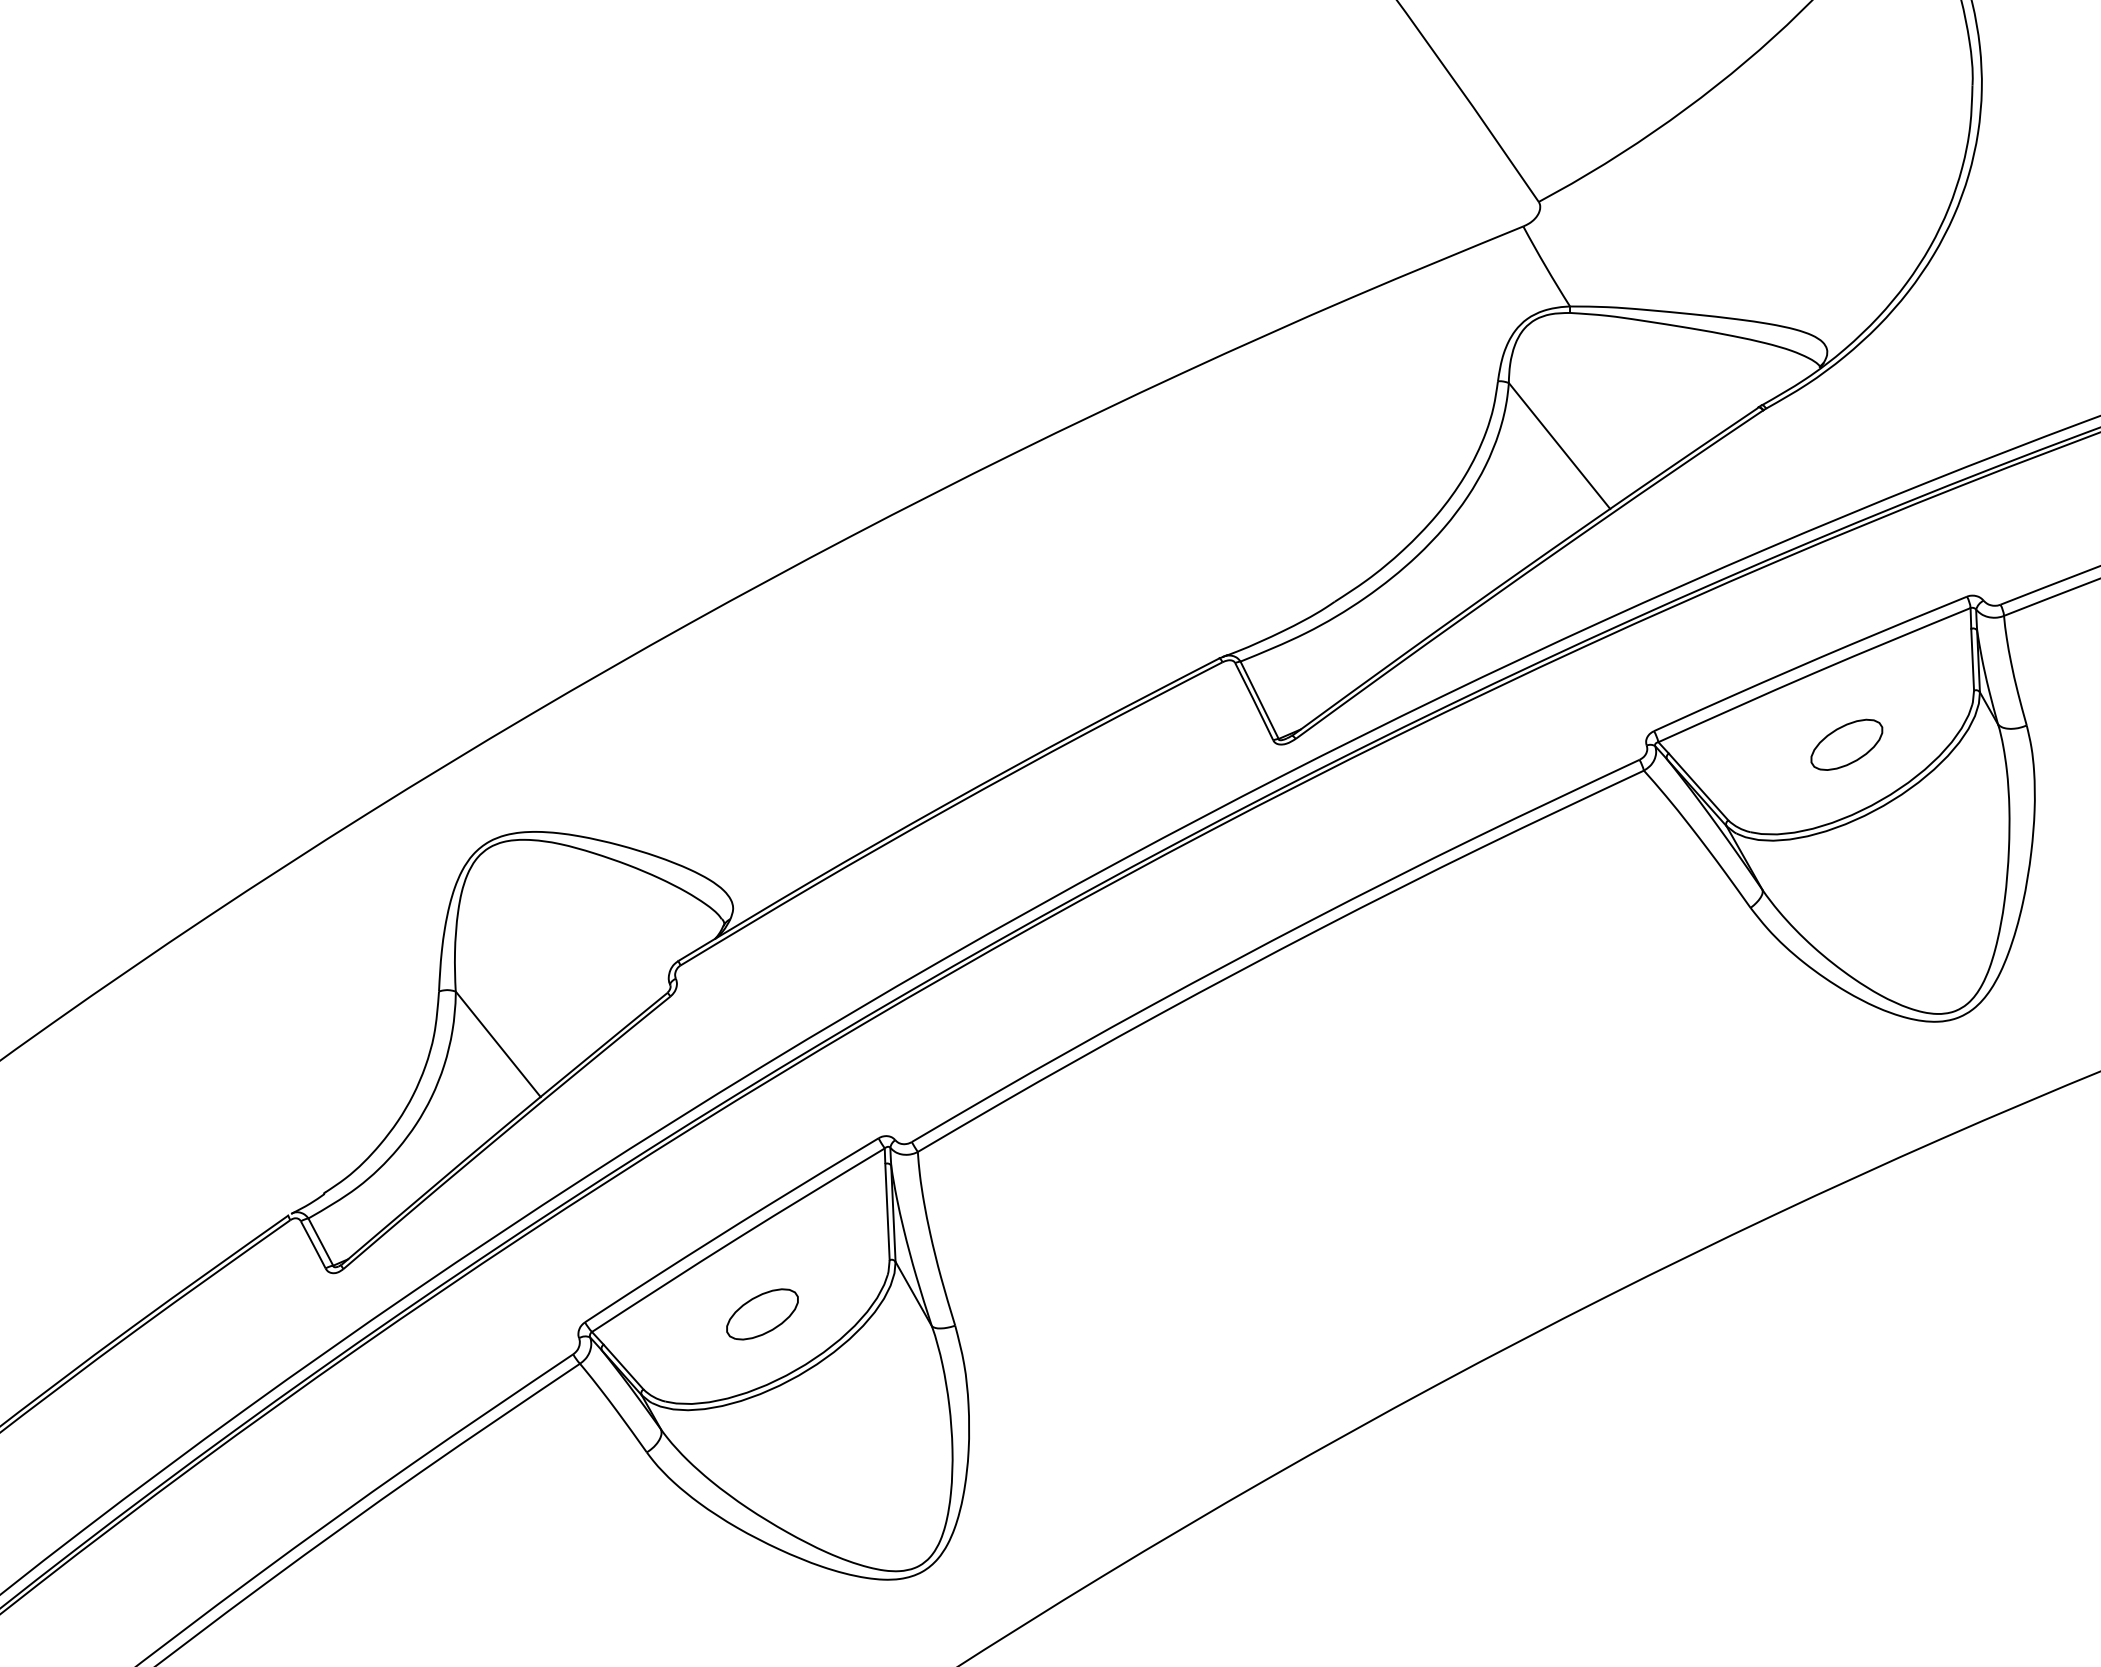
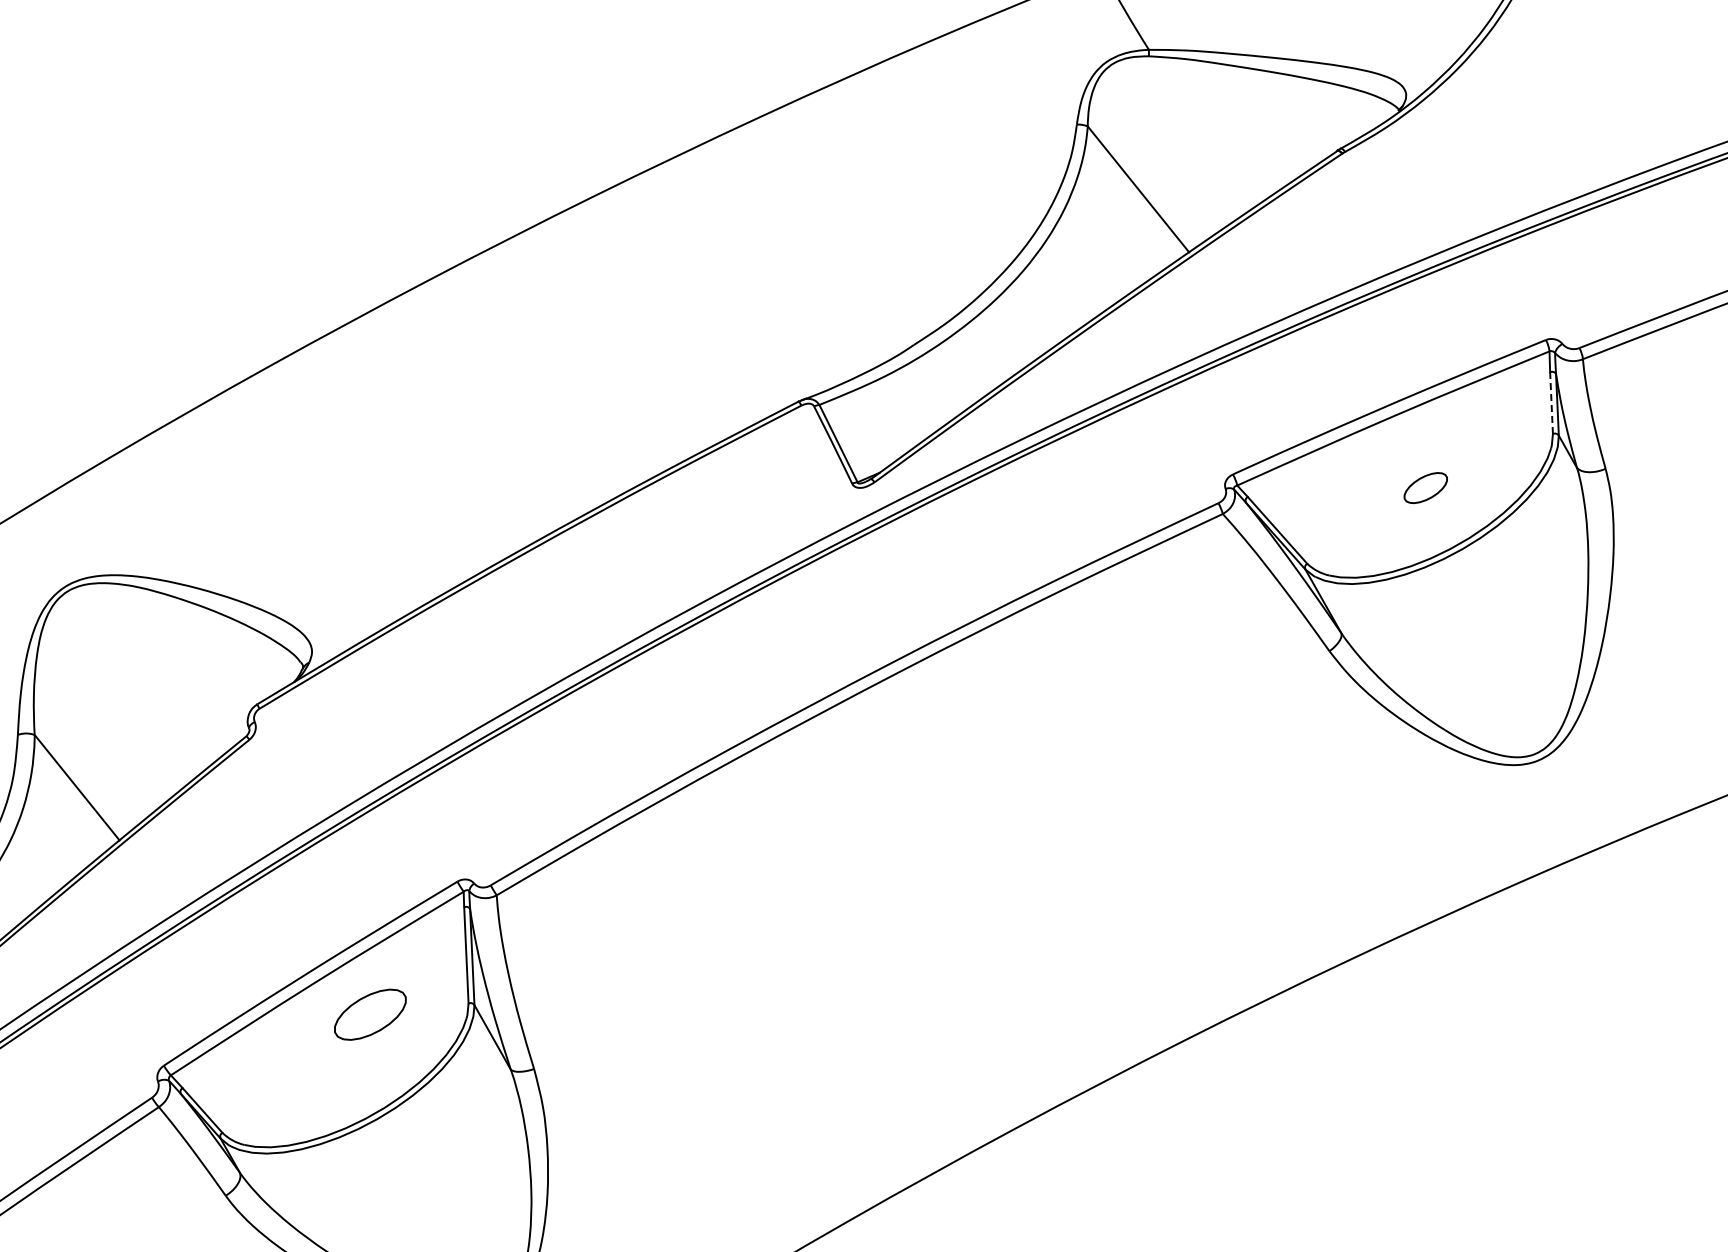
line: (1972, 659) -> (1551, 402), solid -> dashed
part: (1846, 744) -> (1425, 487), size x0.6
part: (762, 1314) -> (370, 1014), moved

